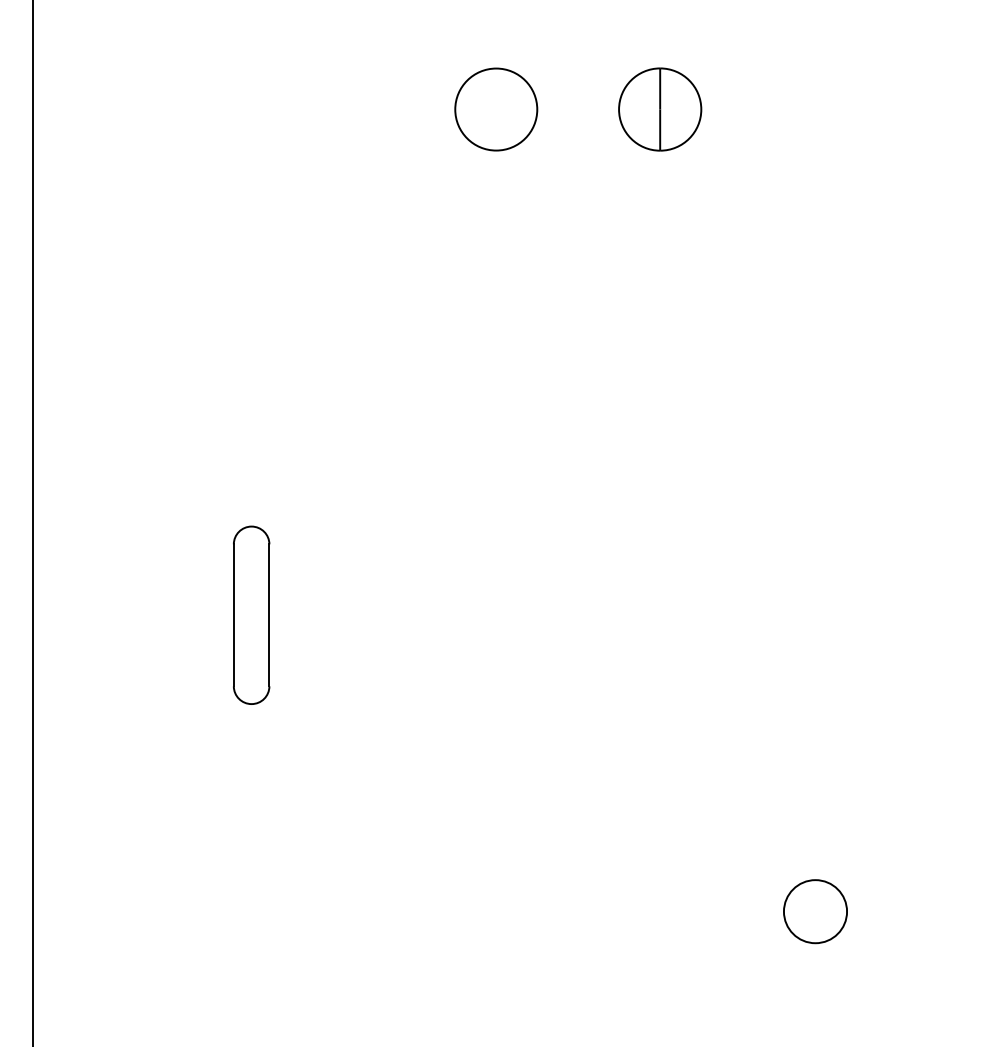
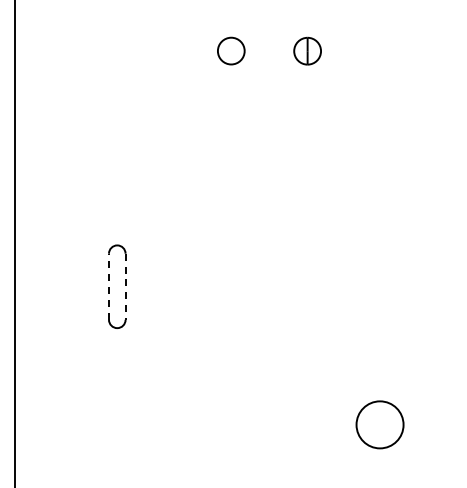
circle: (496, 110) -> (231, 51), size x0.7
part: (659, 110) -> (307, 51), size x0.7
line: (234, 614) -> (109, 286), solid -> dashed
line: (269, 616) -> (125, 287), solid -> dashed
circle: (814, 910) -> (379, 424), size x1.6

